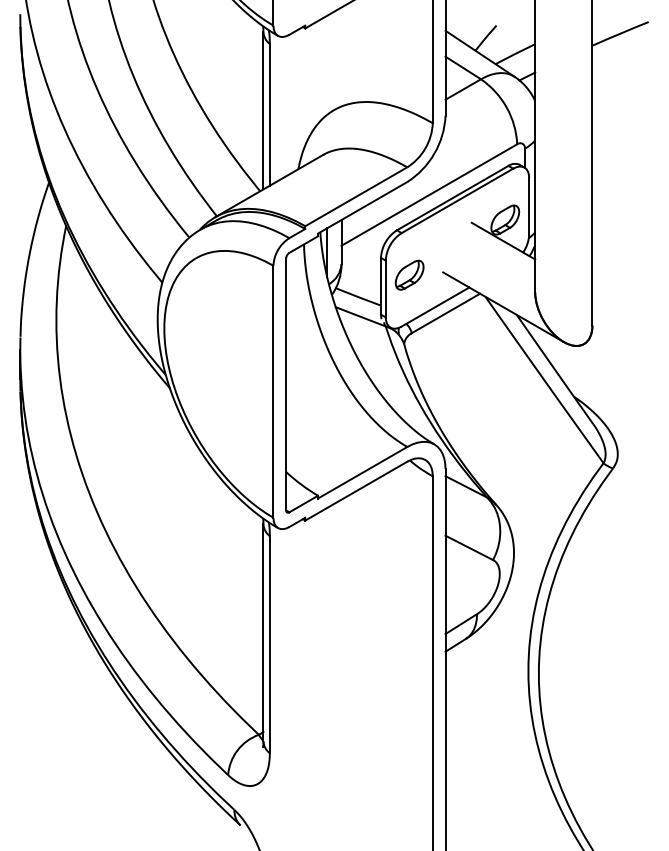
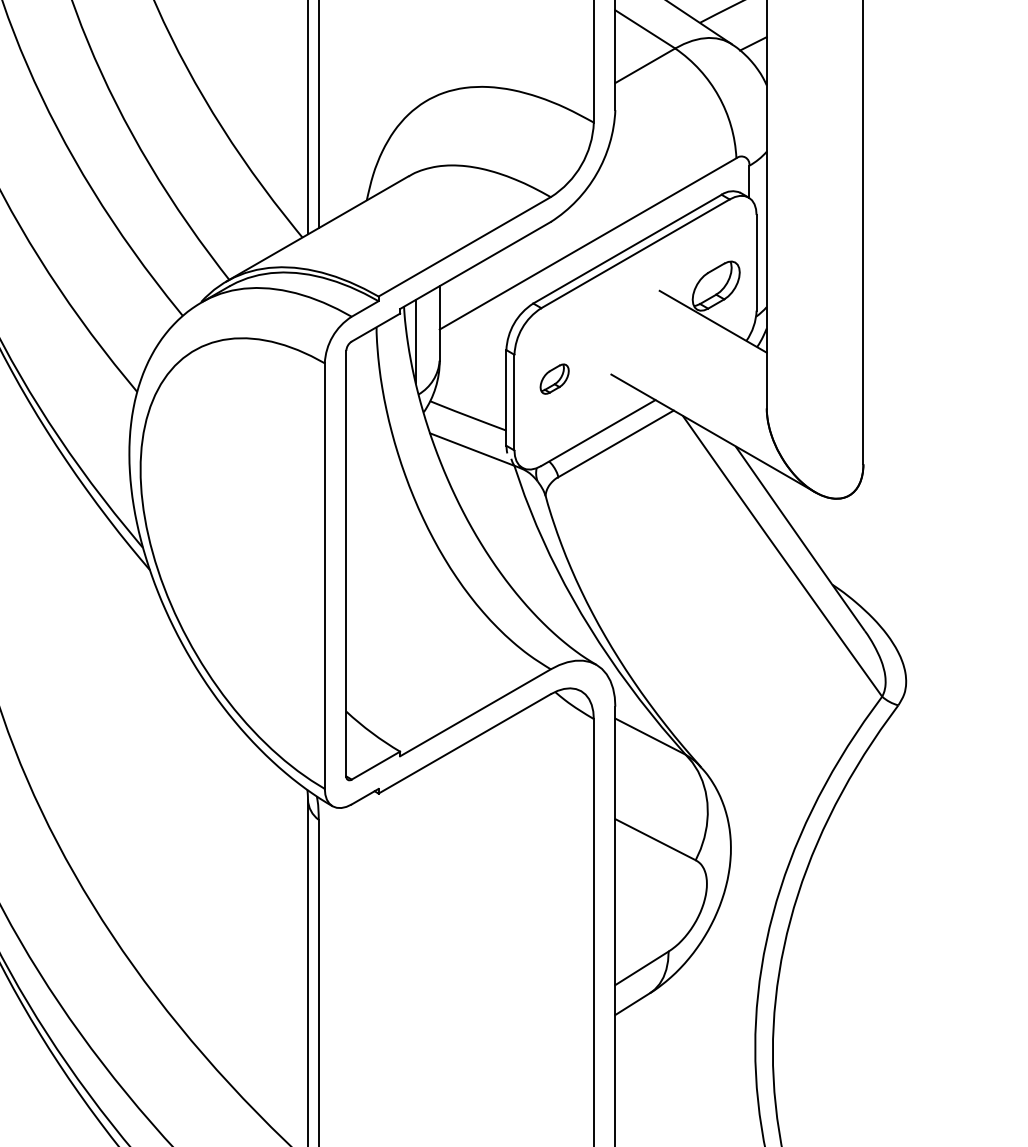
part: (409, 274) -> (554, 378), size x0.6

